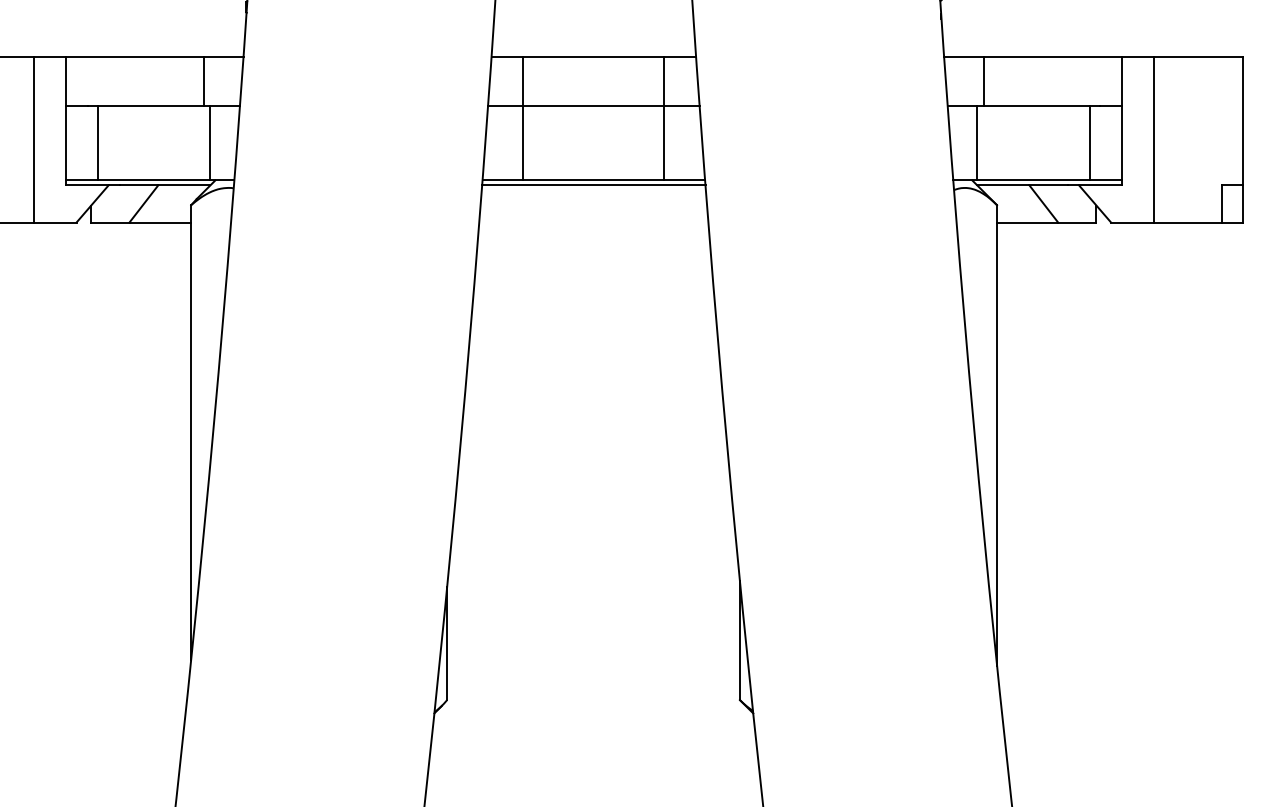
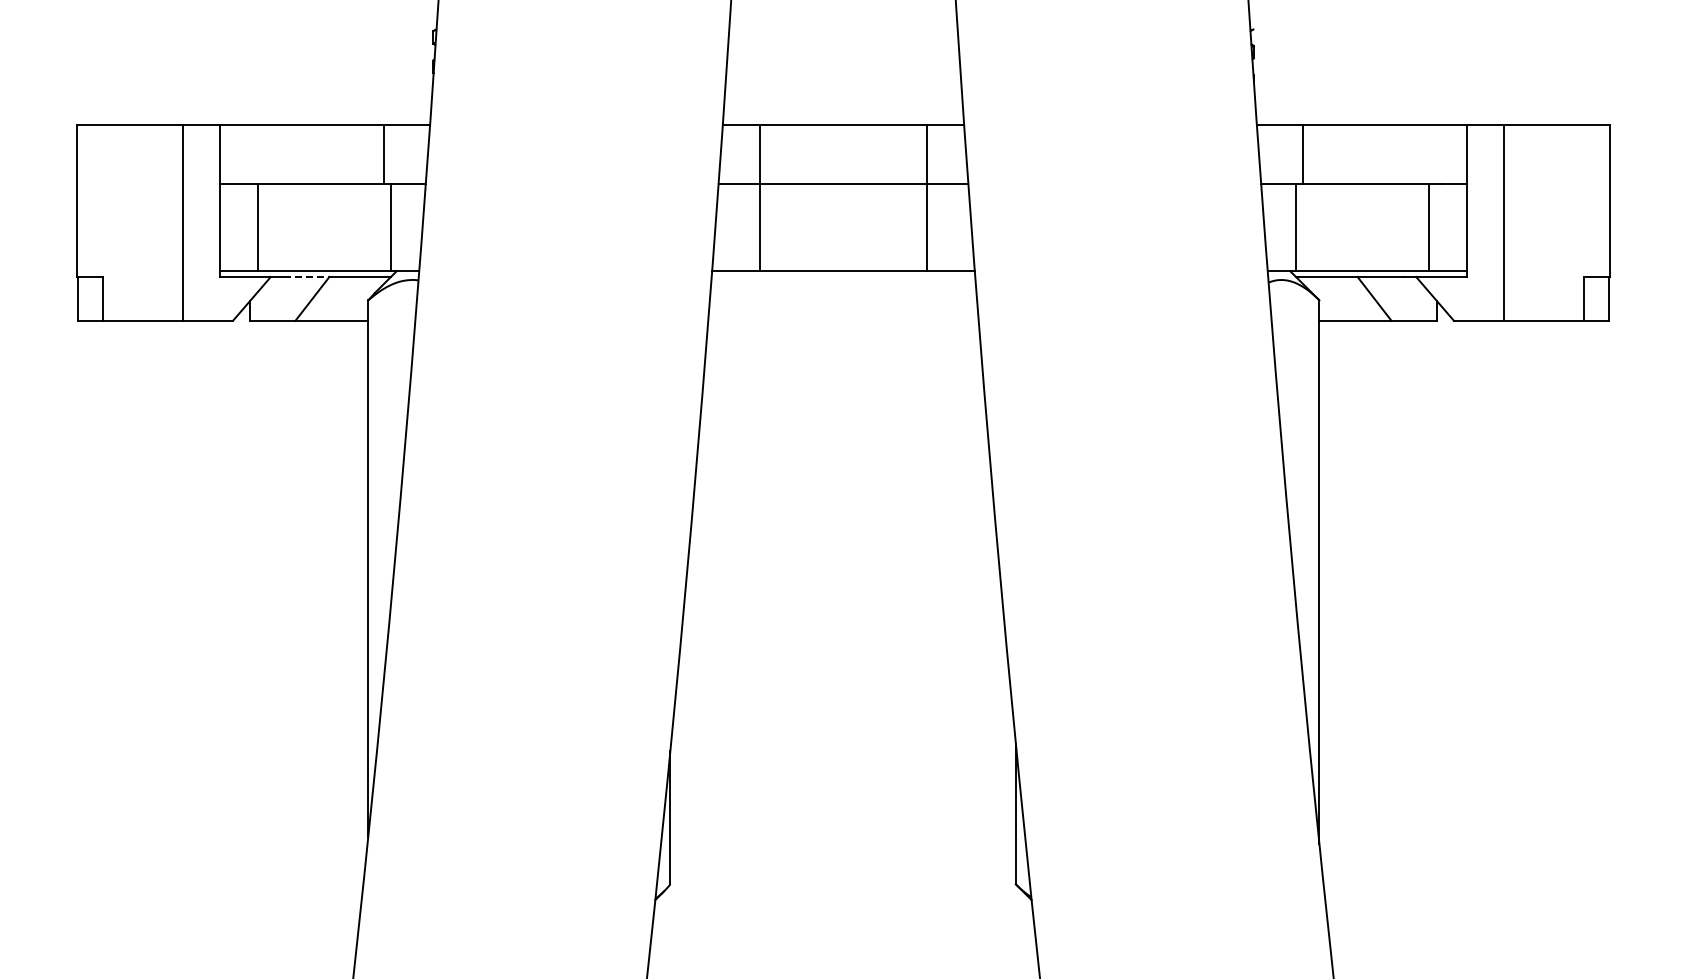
line: (138, 184) -> (306, 276), solid -> dashed
line: (593, 184) -> (843, 276), removed

